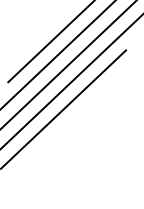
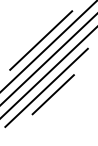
line: (72, 119) -> (52, 94), added

